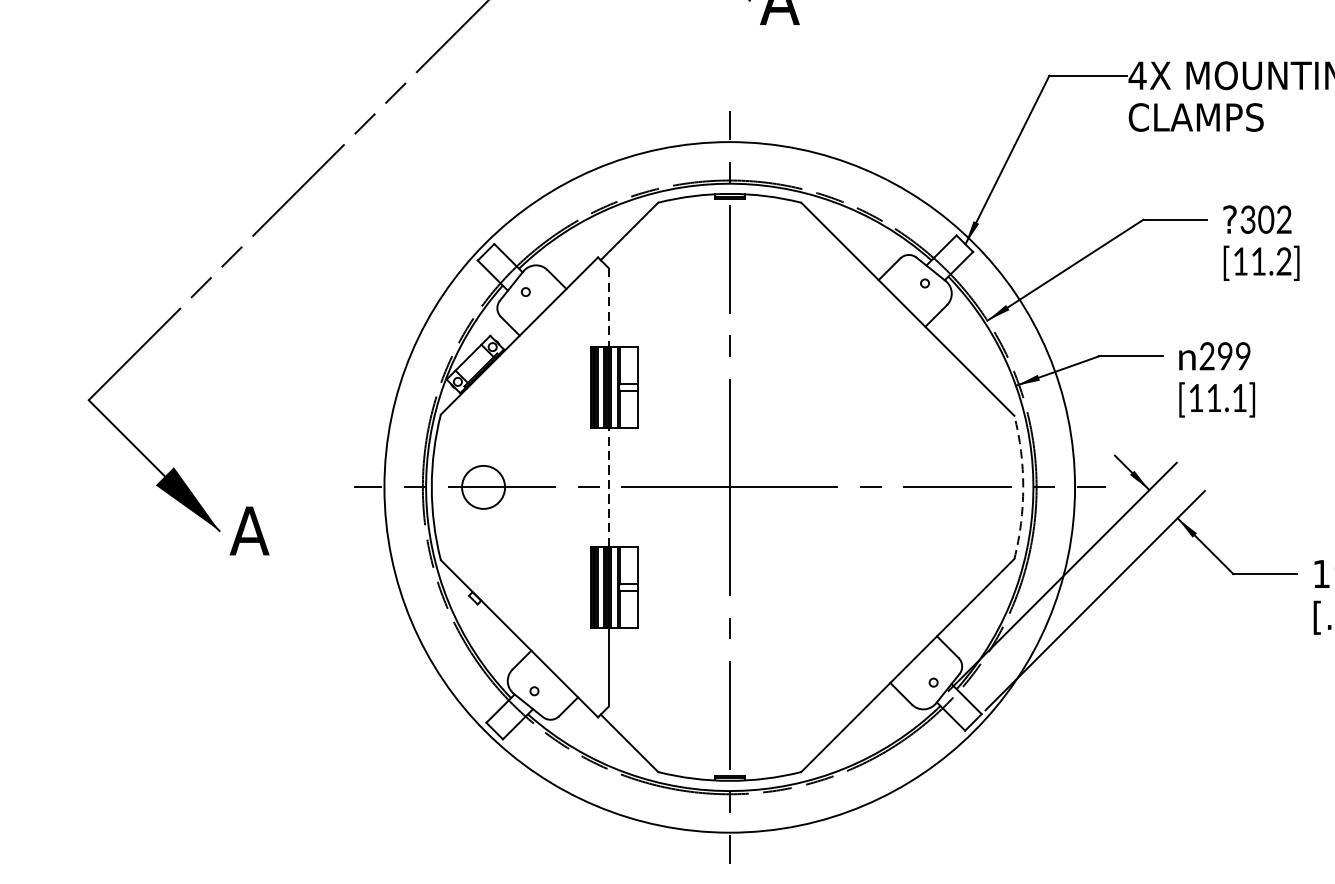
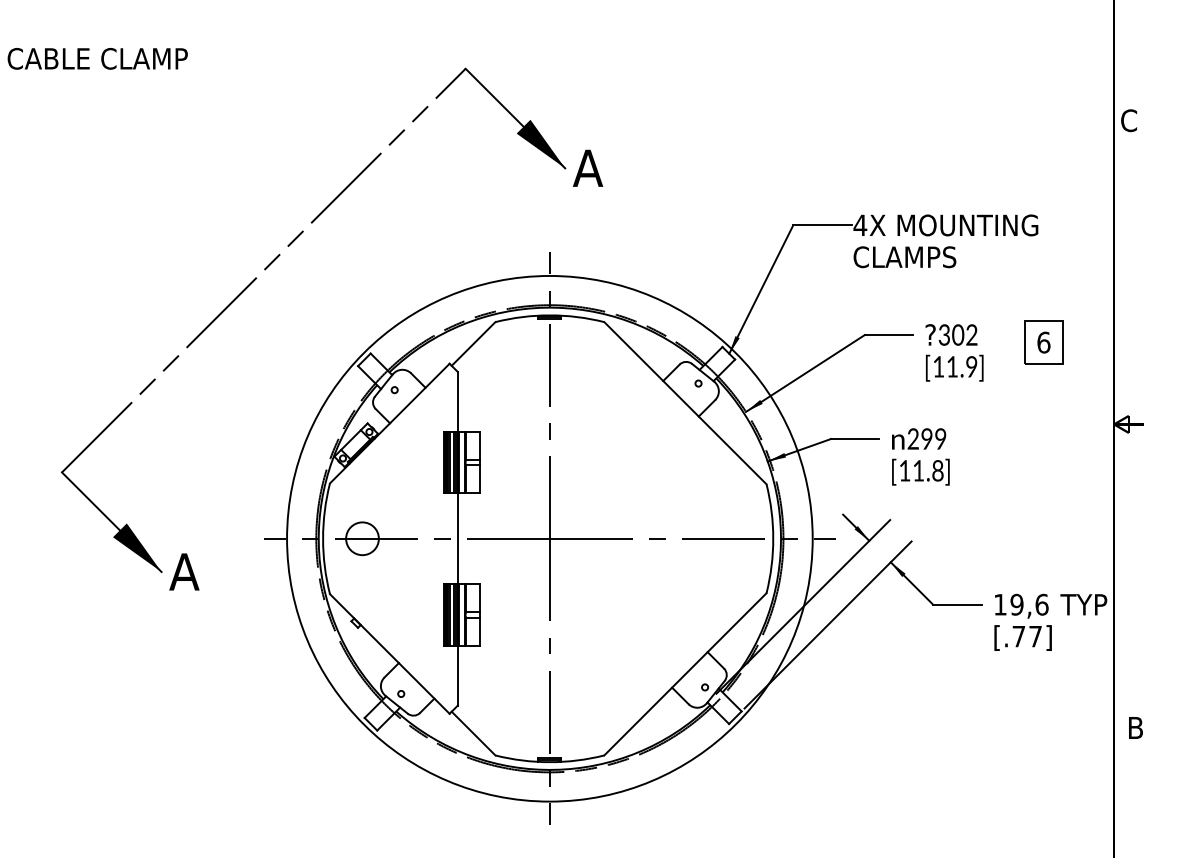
text: (1283, 262) -> (971, 367), 11.2 -> 11.9
line: (608, 307) -> (457, 401), dashed -> solid
text: (1239, 397) -> (937, 470), 11.1 -> 11.8
line: (608, 487) -> (457, 538), dashed -> solid
arc: (1023, 487) -> (773, 538), dashed -> solid

